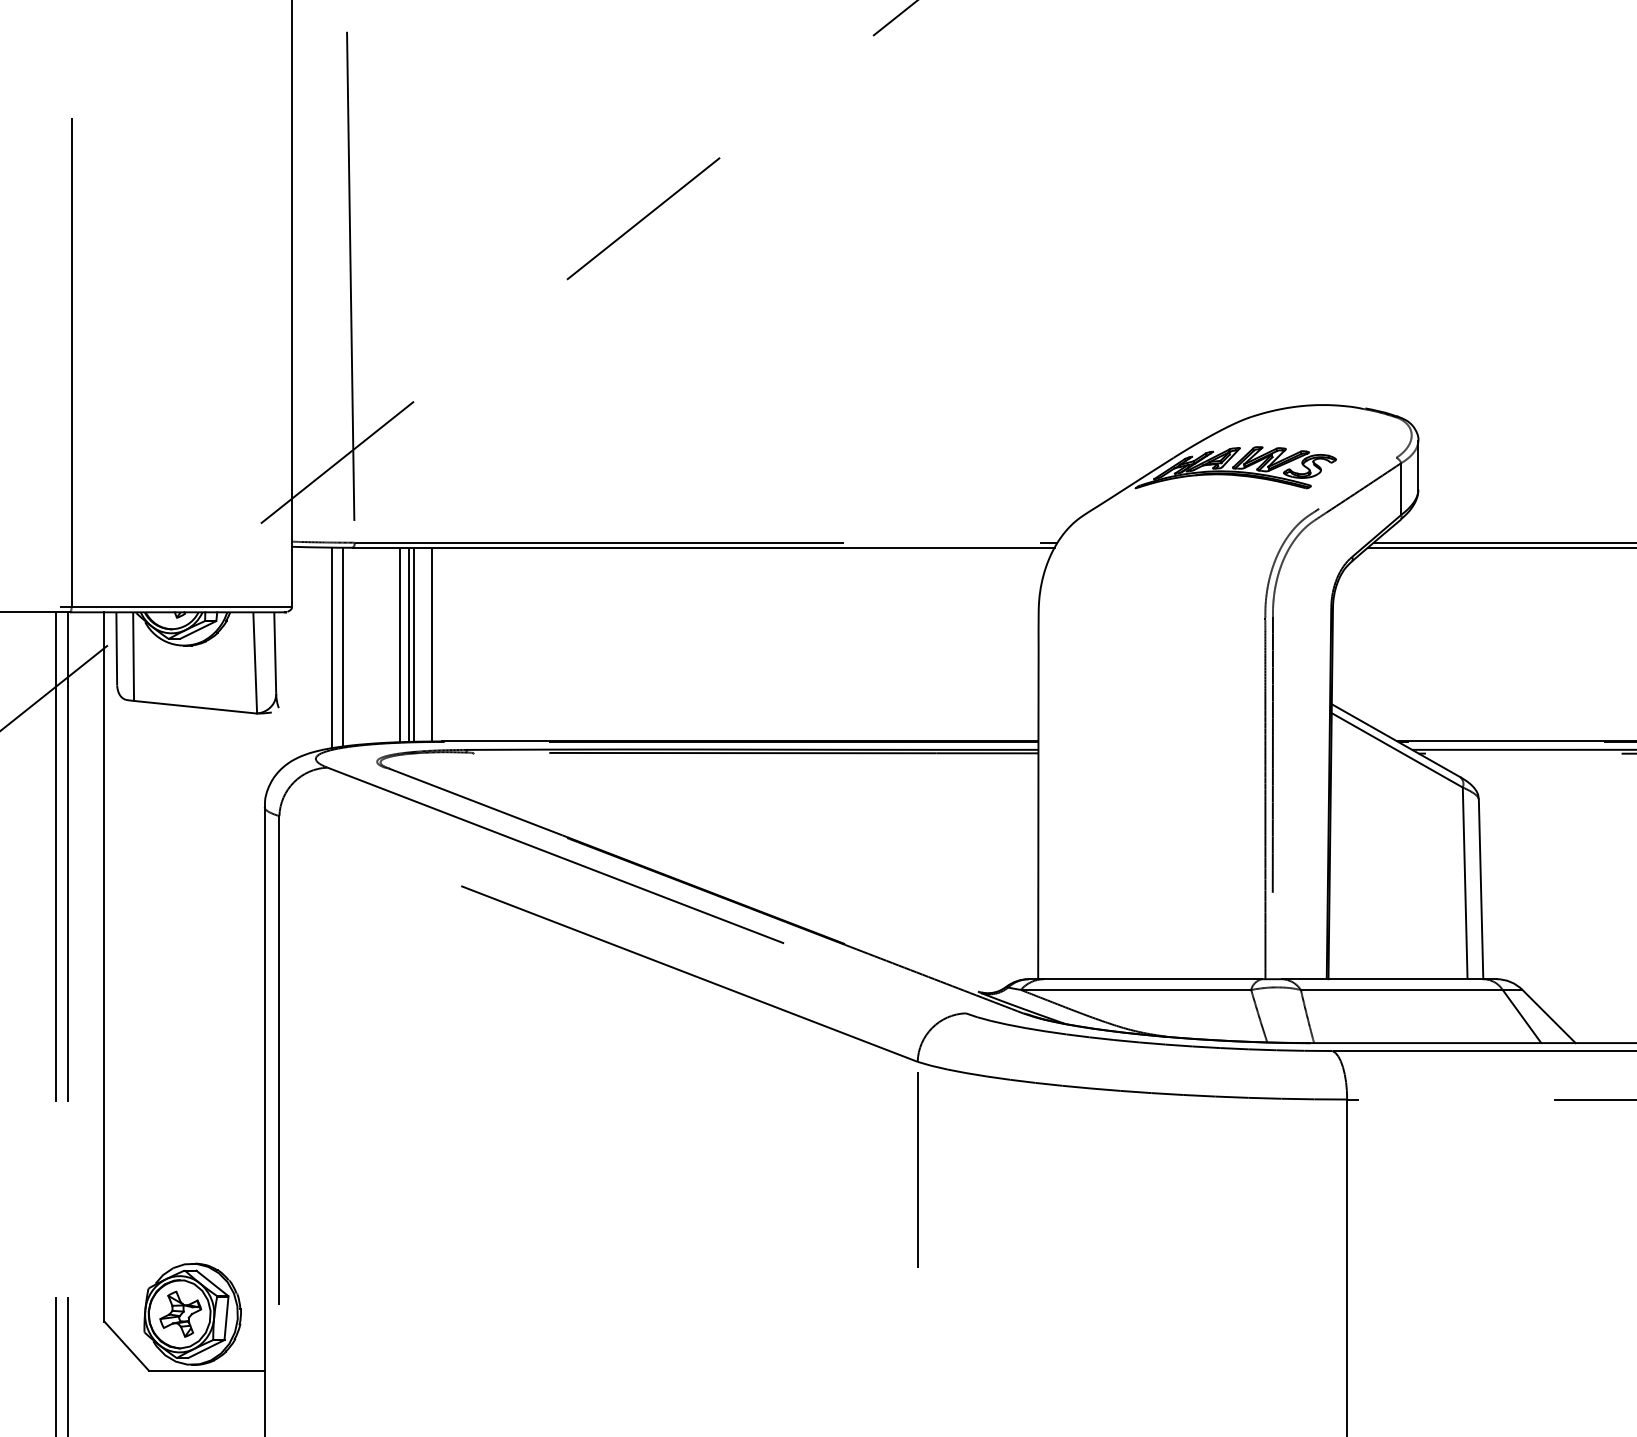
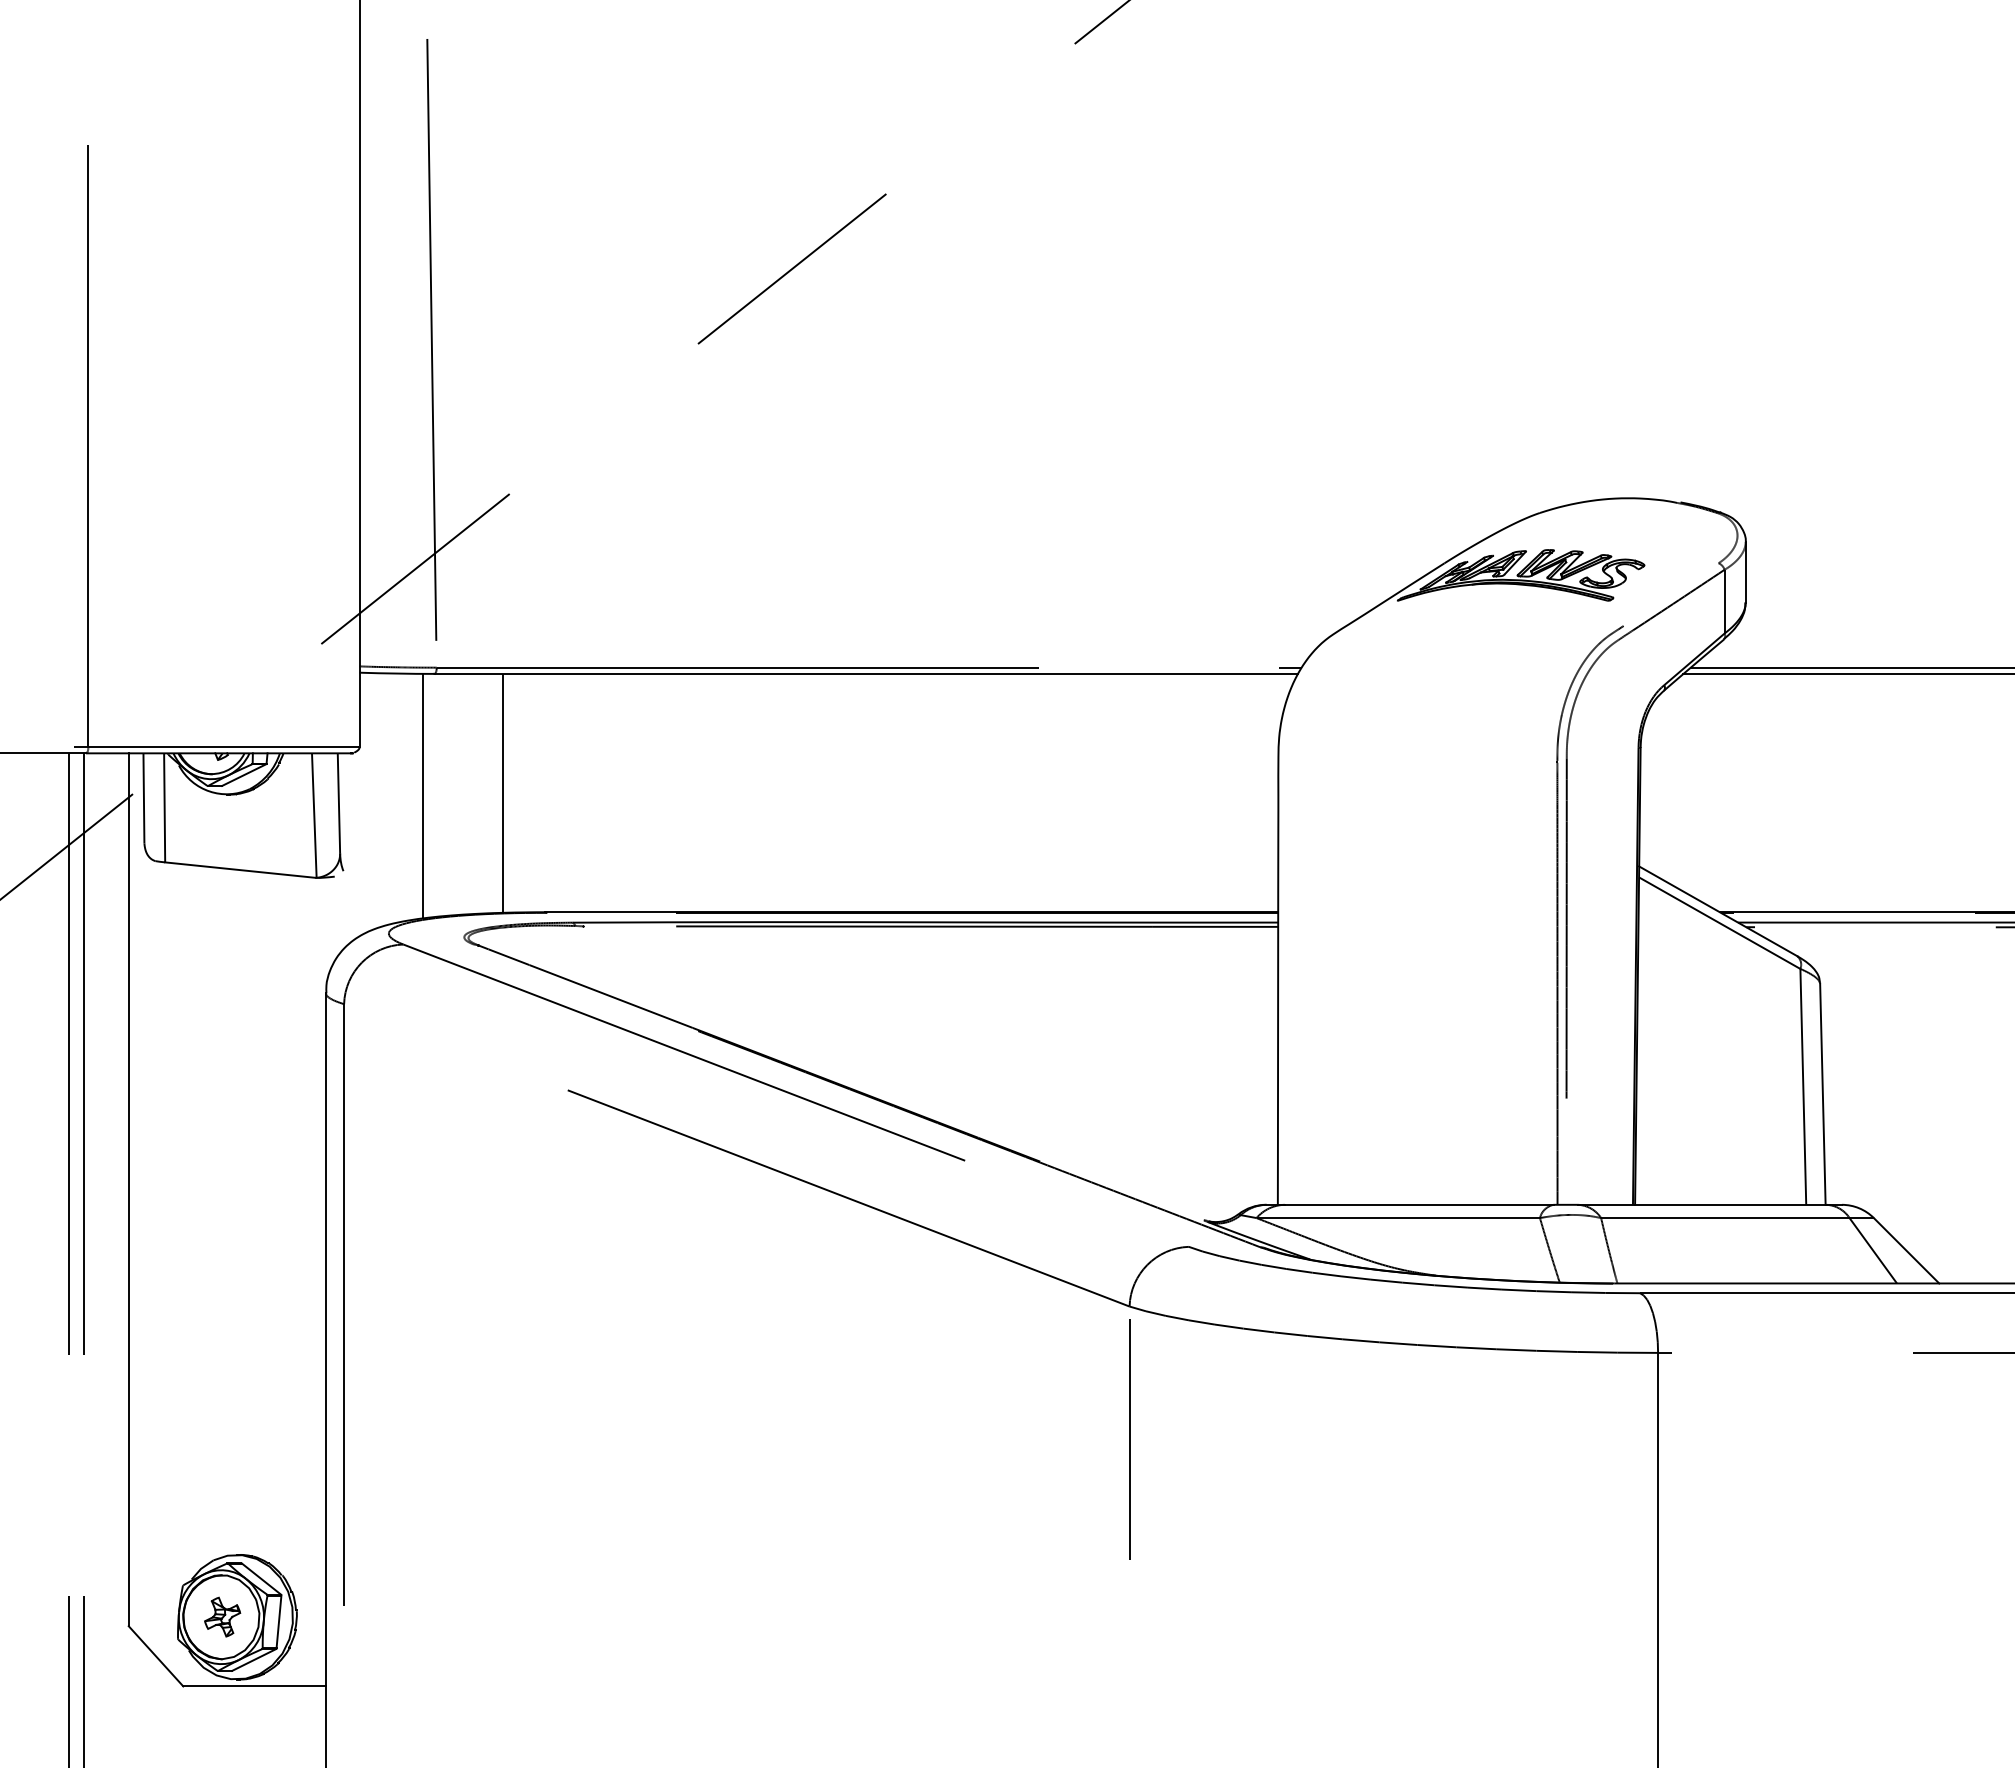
line: (400, 644) -> (492, 793), removed
line: (414, 644) -> (510, 792), removed
line: (432, 644) -> (532, 792), removed
line: (331, 647) -> (408, 796), removed
part: (180, 1313) -> (222, 1616), size x0.7

